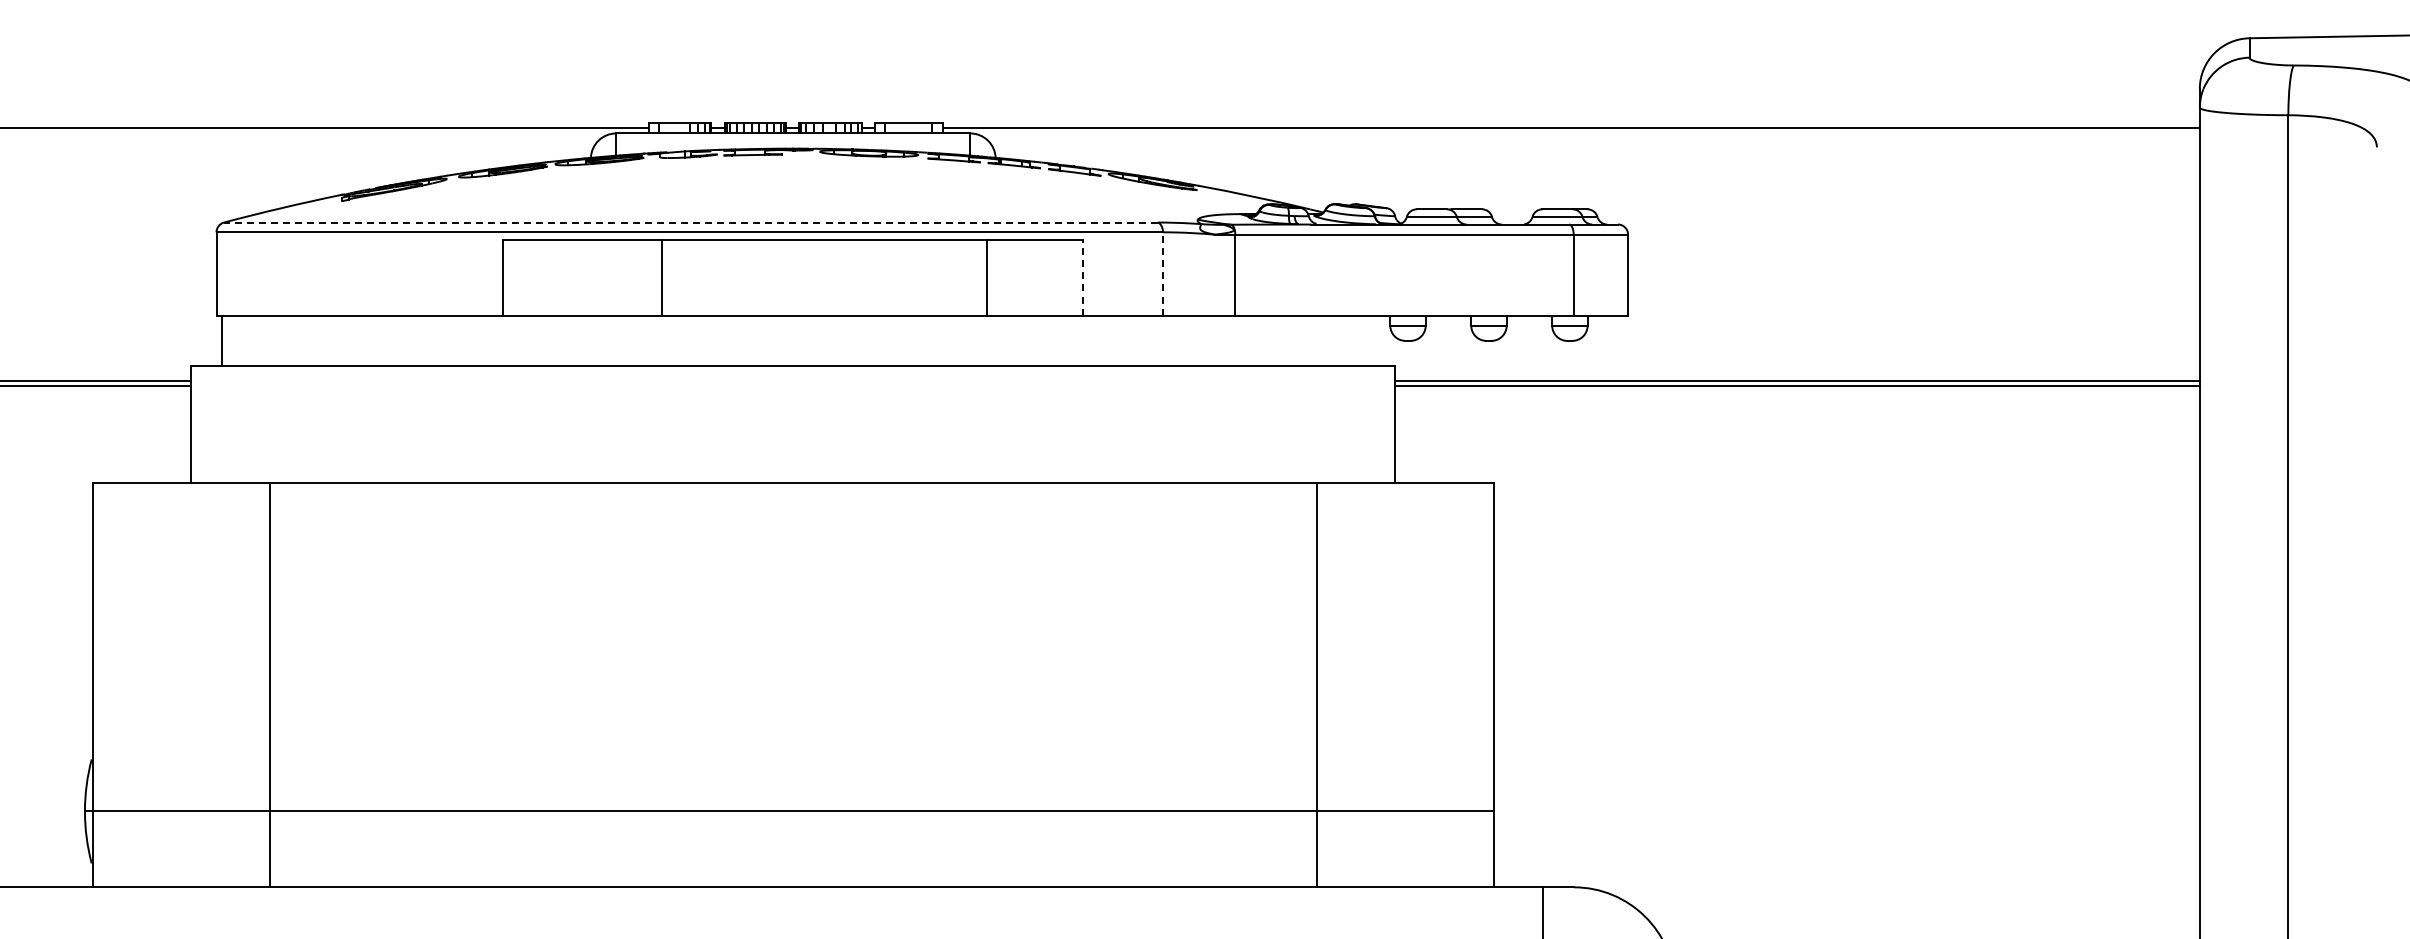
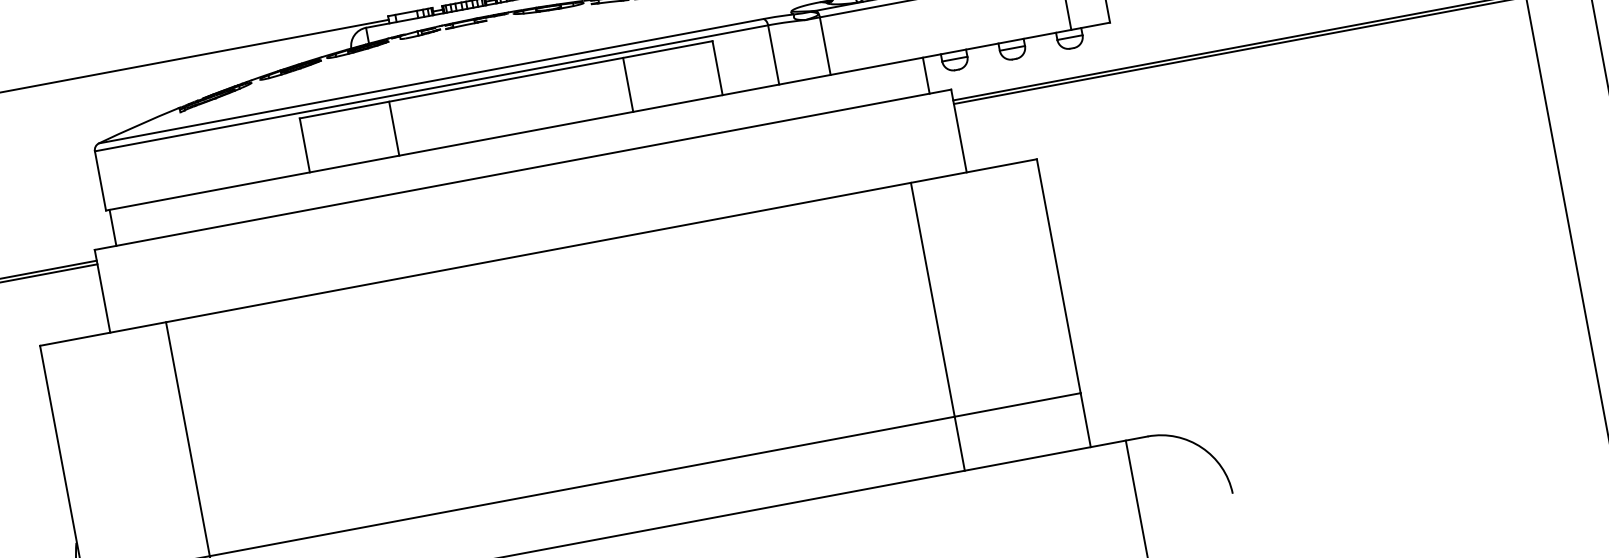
line: (690, 222) -> (430, 81), dashed -> solid
line: (1162, 273) -> (773, 54), dashed -> solid
line: (661, 277) -> (394, 128), moved
line: (986, 277) -> (628, 84), moved
line: (1083, 277) -> (717, 68), dashed -> solid
line: (1365, 340) -> (926, 75), added

